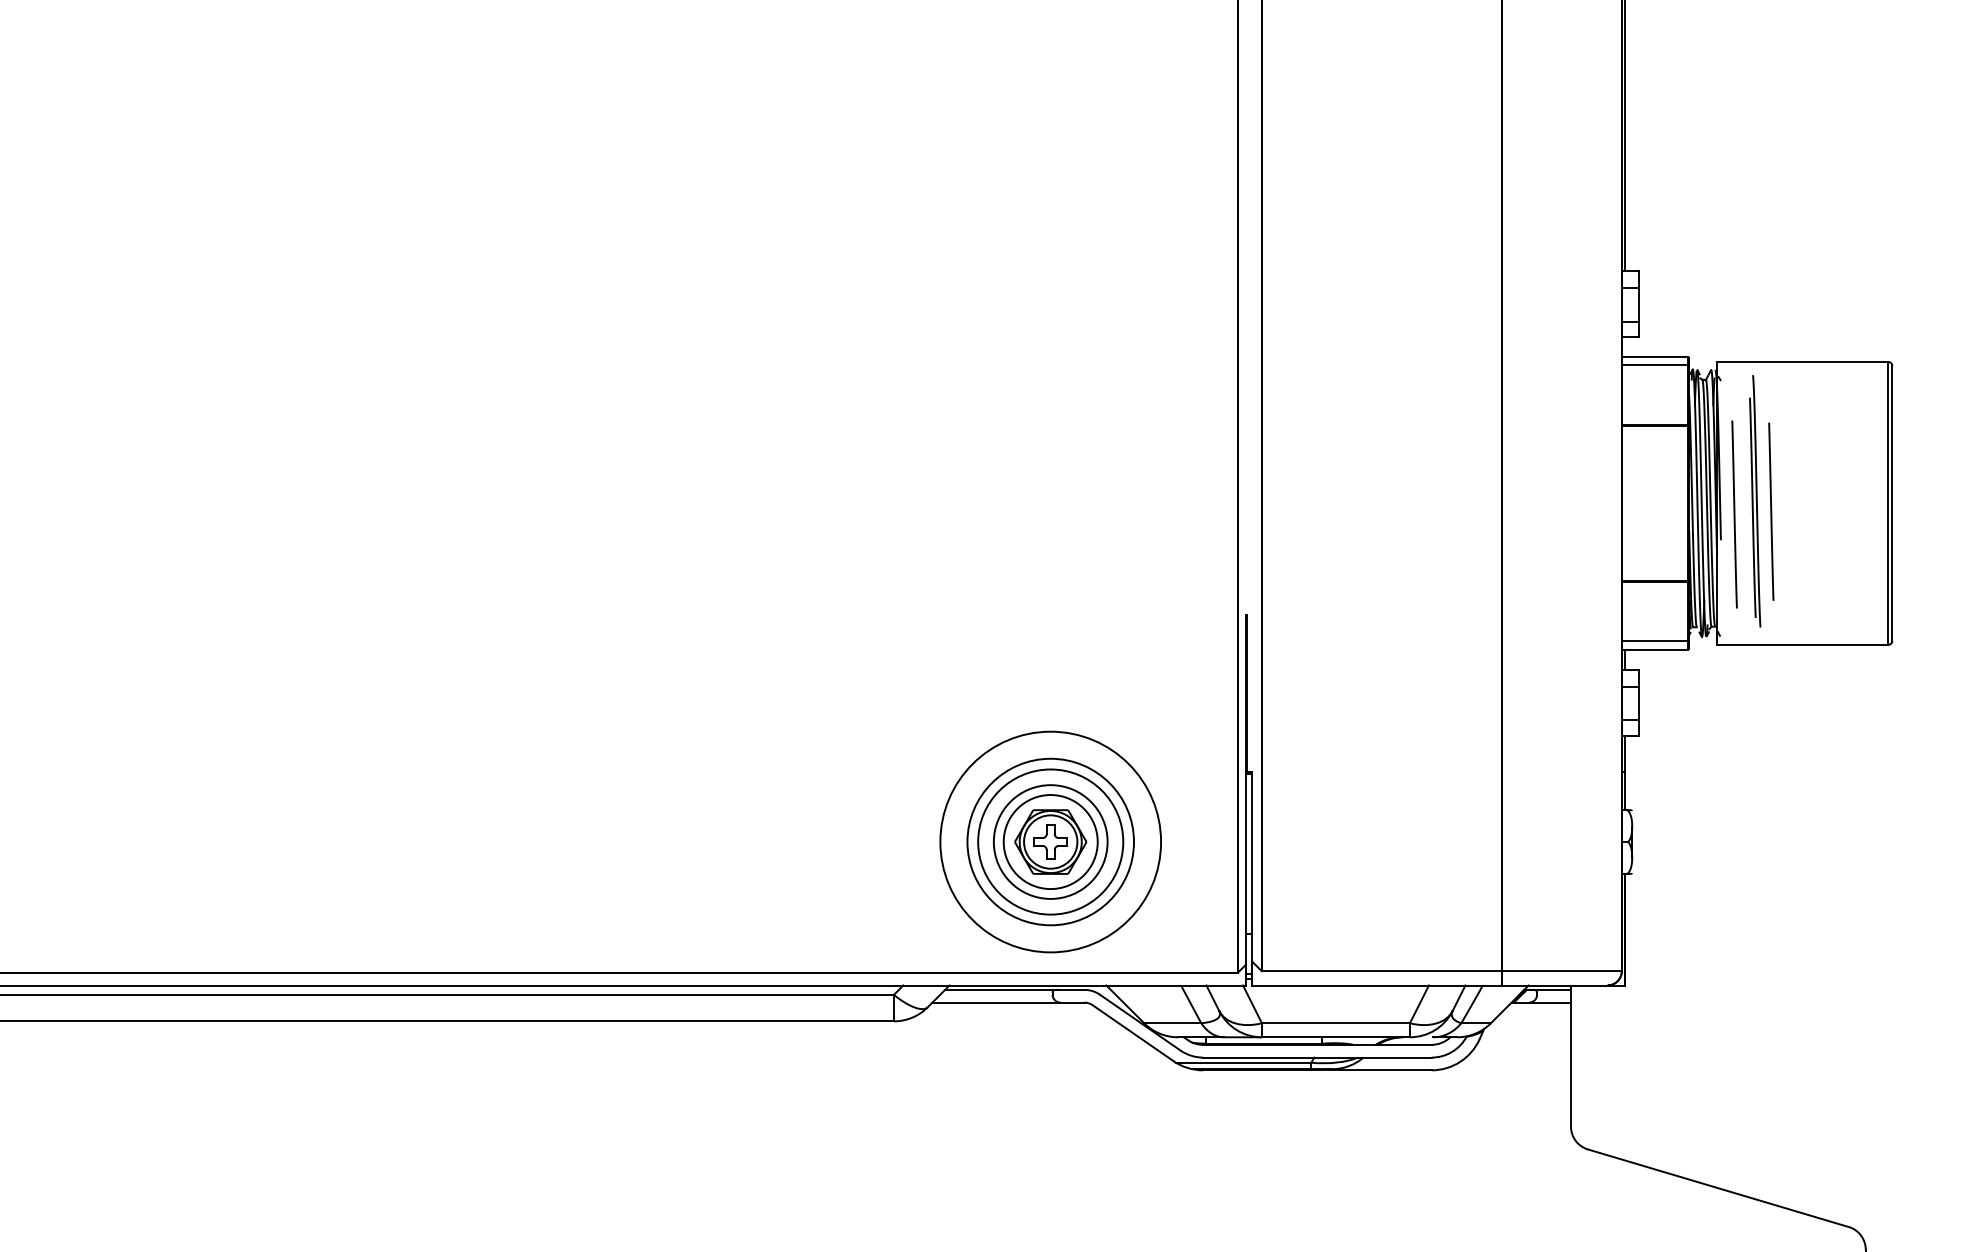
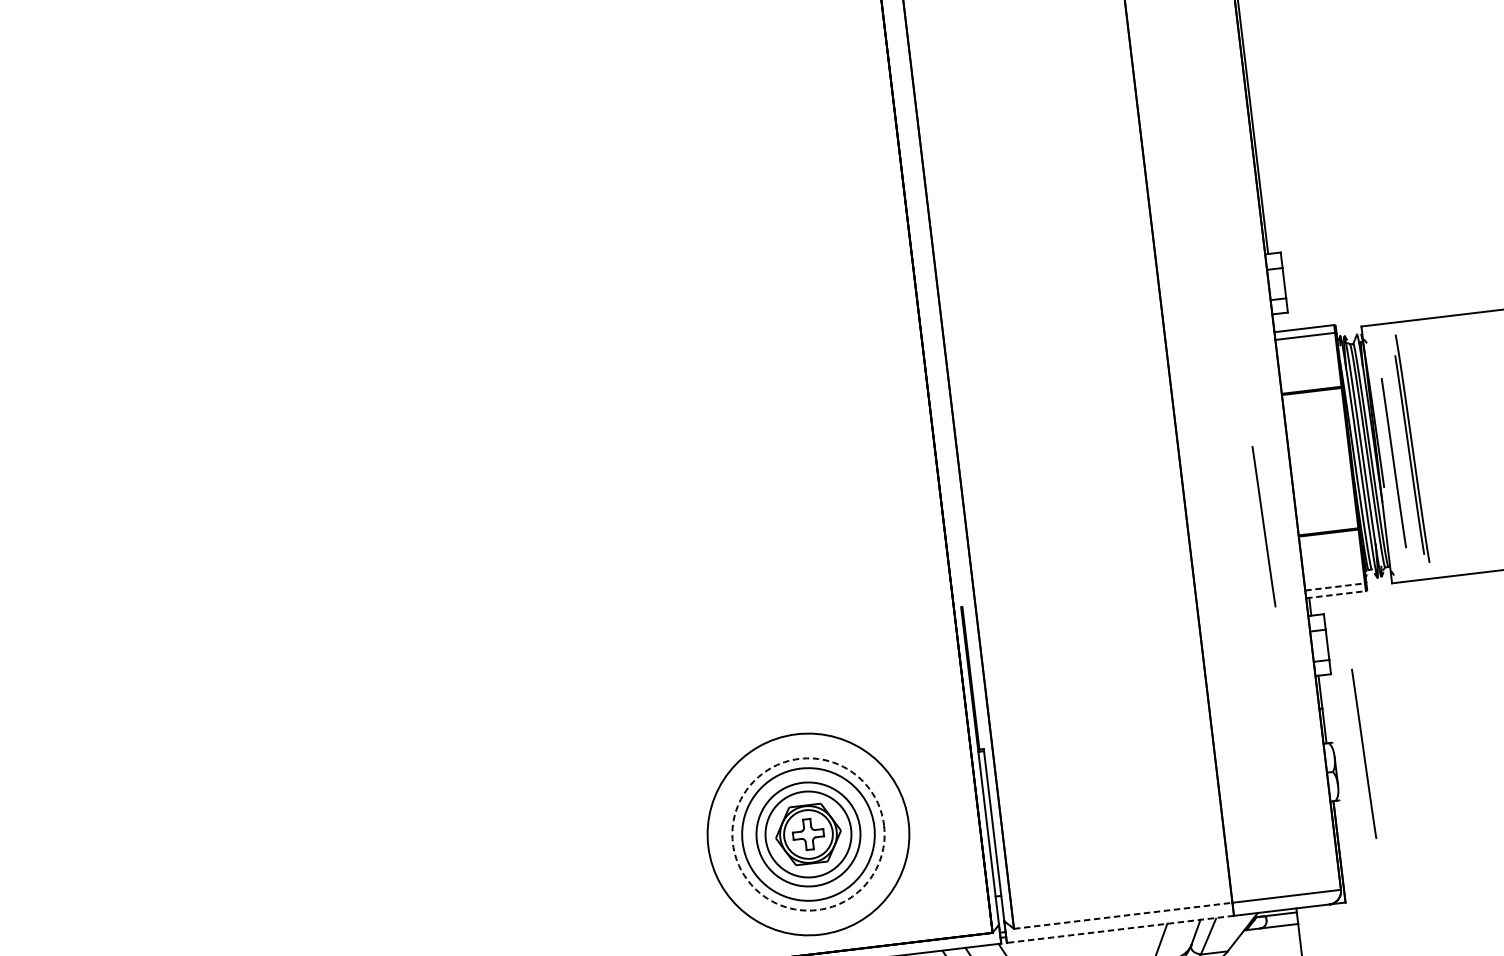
line: (1771, 511) -> (1264, 526), moved
line: (1654, 641) -> (1334, 587), solid -> dashed
line: (1654, 649) -> (1335, 594), solid -> dashed
line: (1664, 826) -> (1364, 753), added
circle: (1050, 841) -> (808, 834), solid -> dashed
line: (1382, 971) -> (1123, 916), solid -> dashed
line: (1376, 985) -> (1119, 929), solid -> dashed

